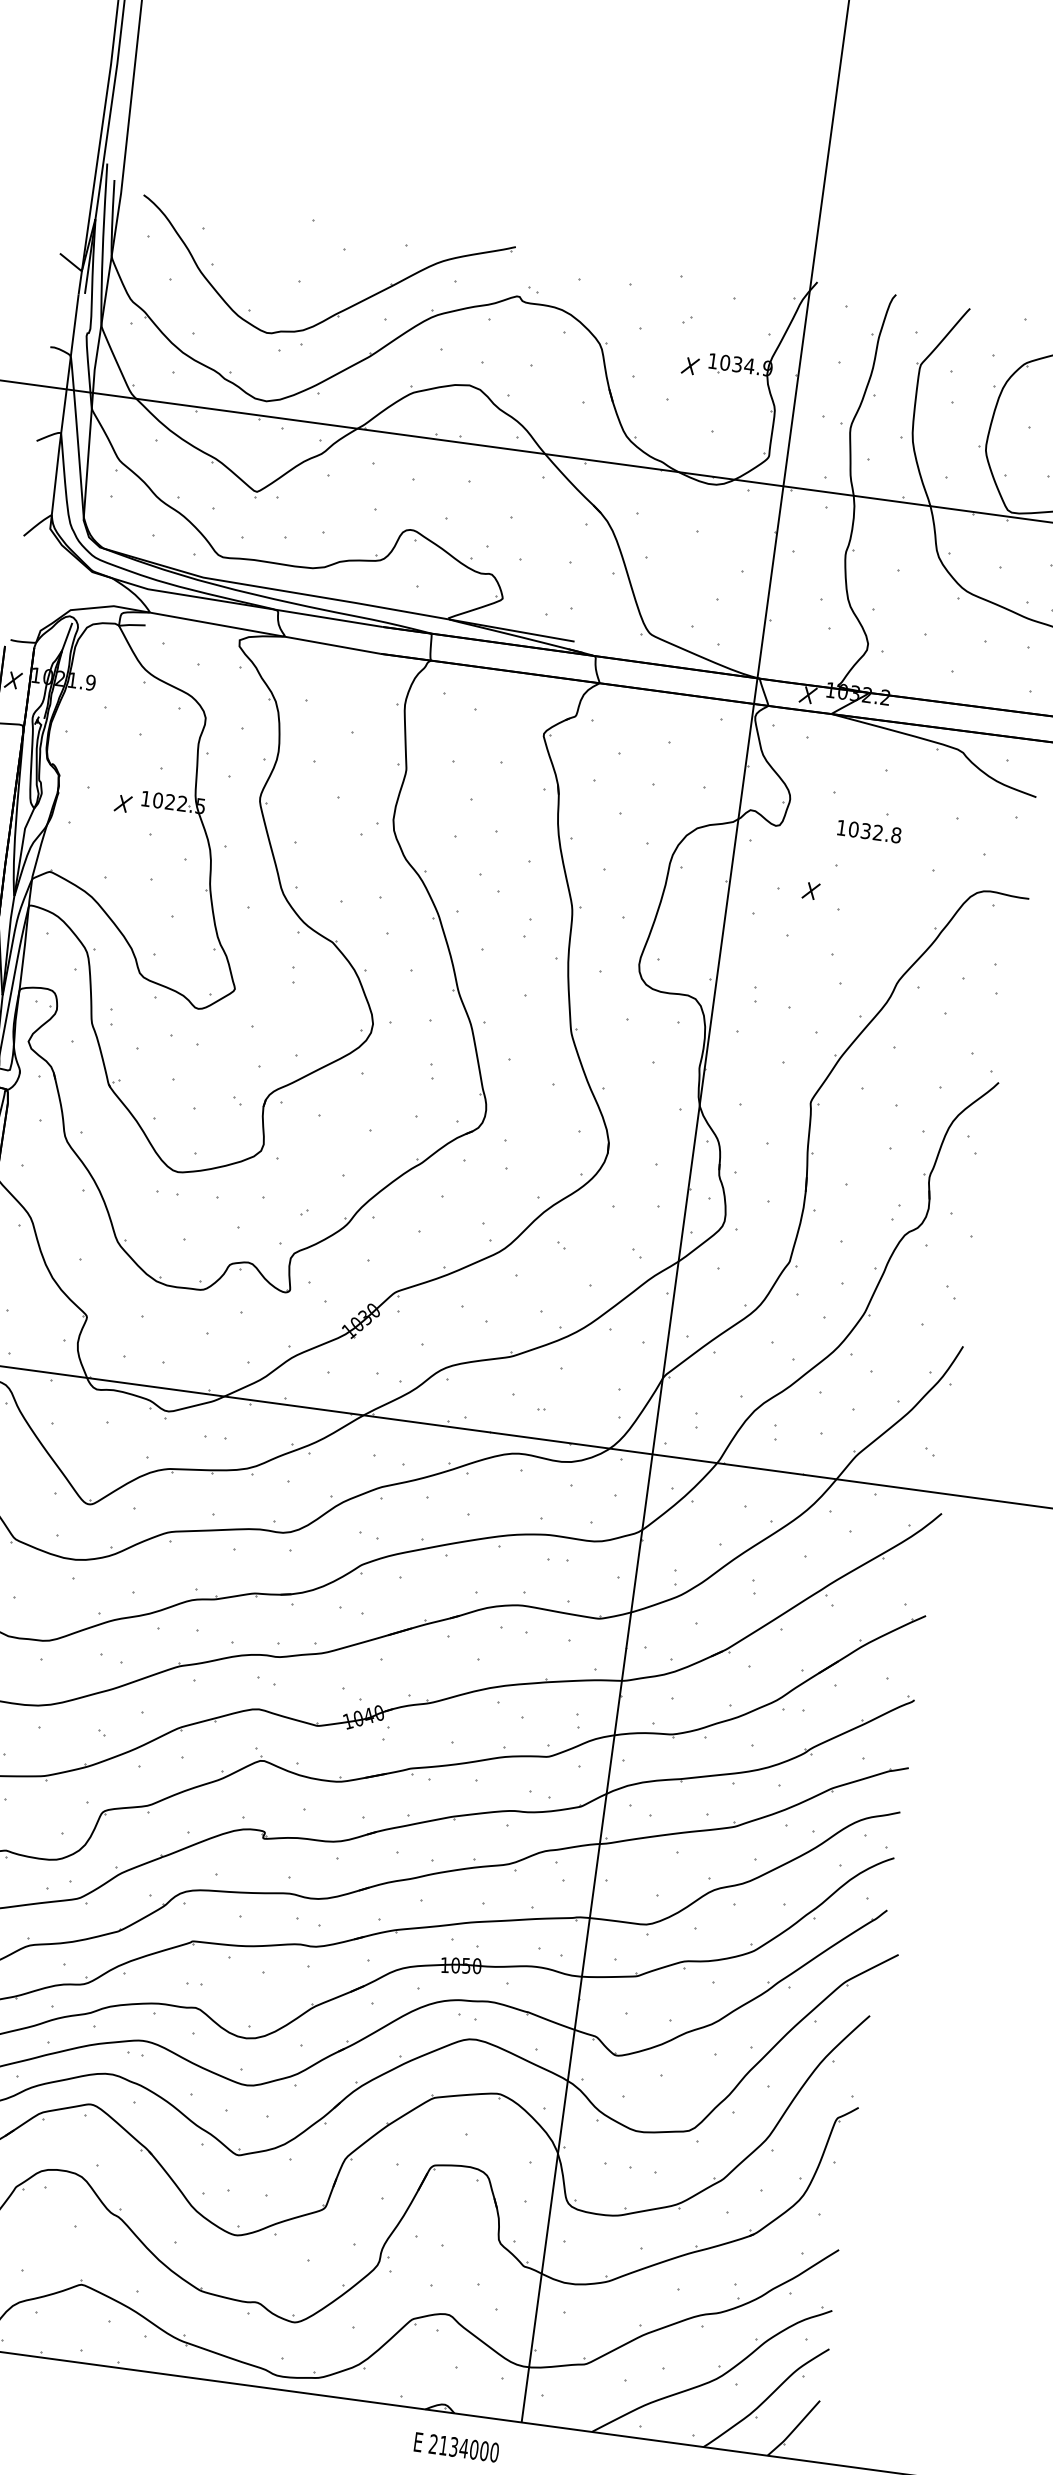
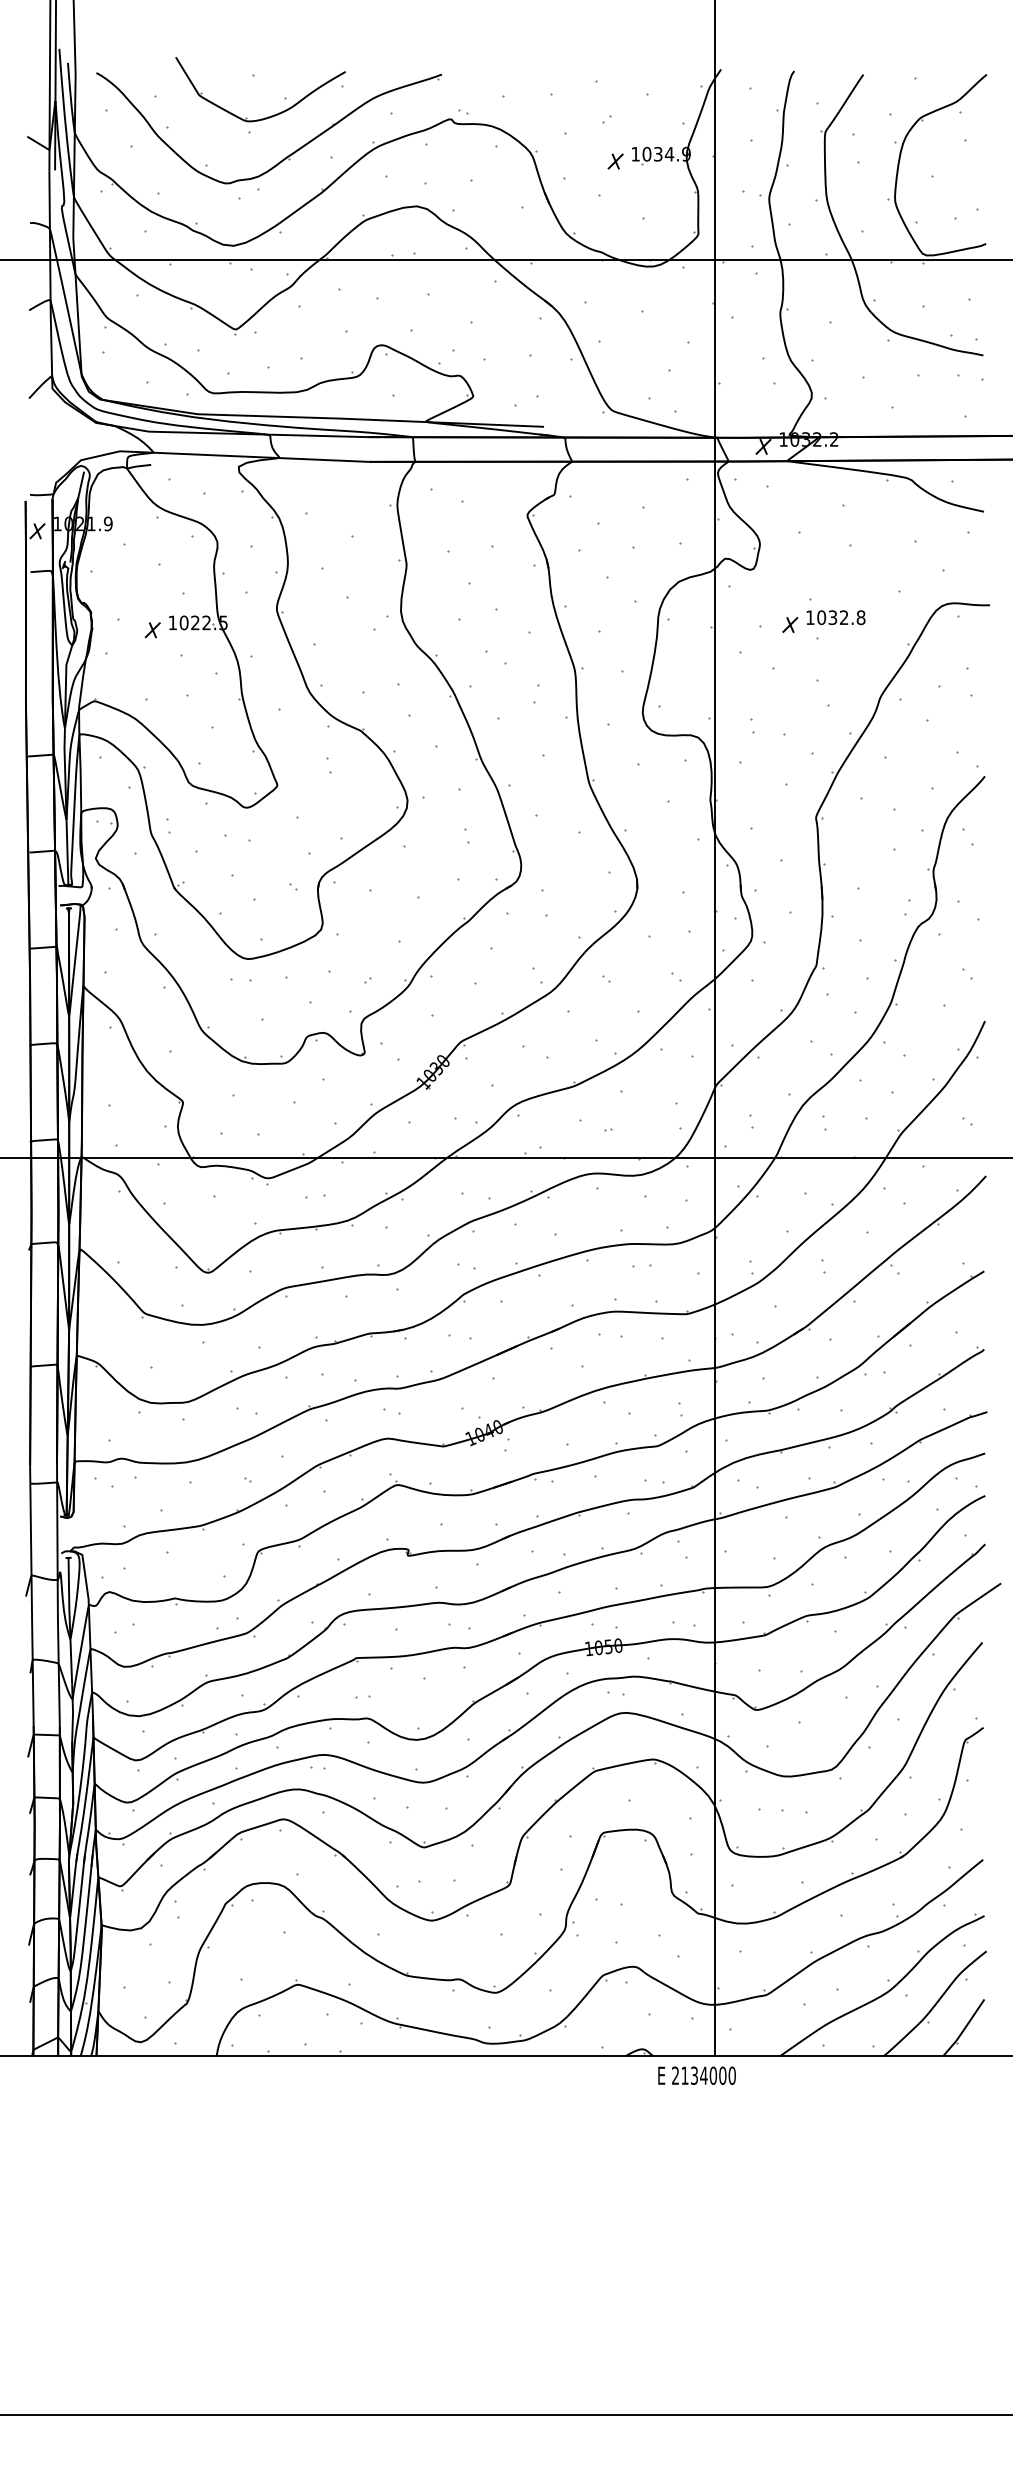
part: (322, 266) -> (268, 116), added
text: (868, 831) -> (835, 617), moved
text: (456, 2447) -> (696, 2075), moved

